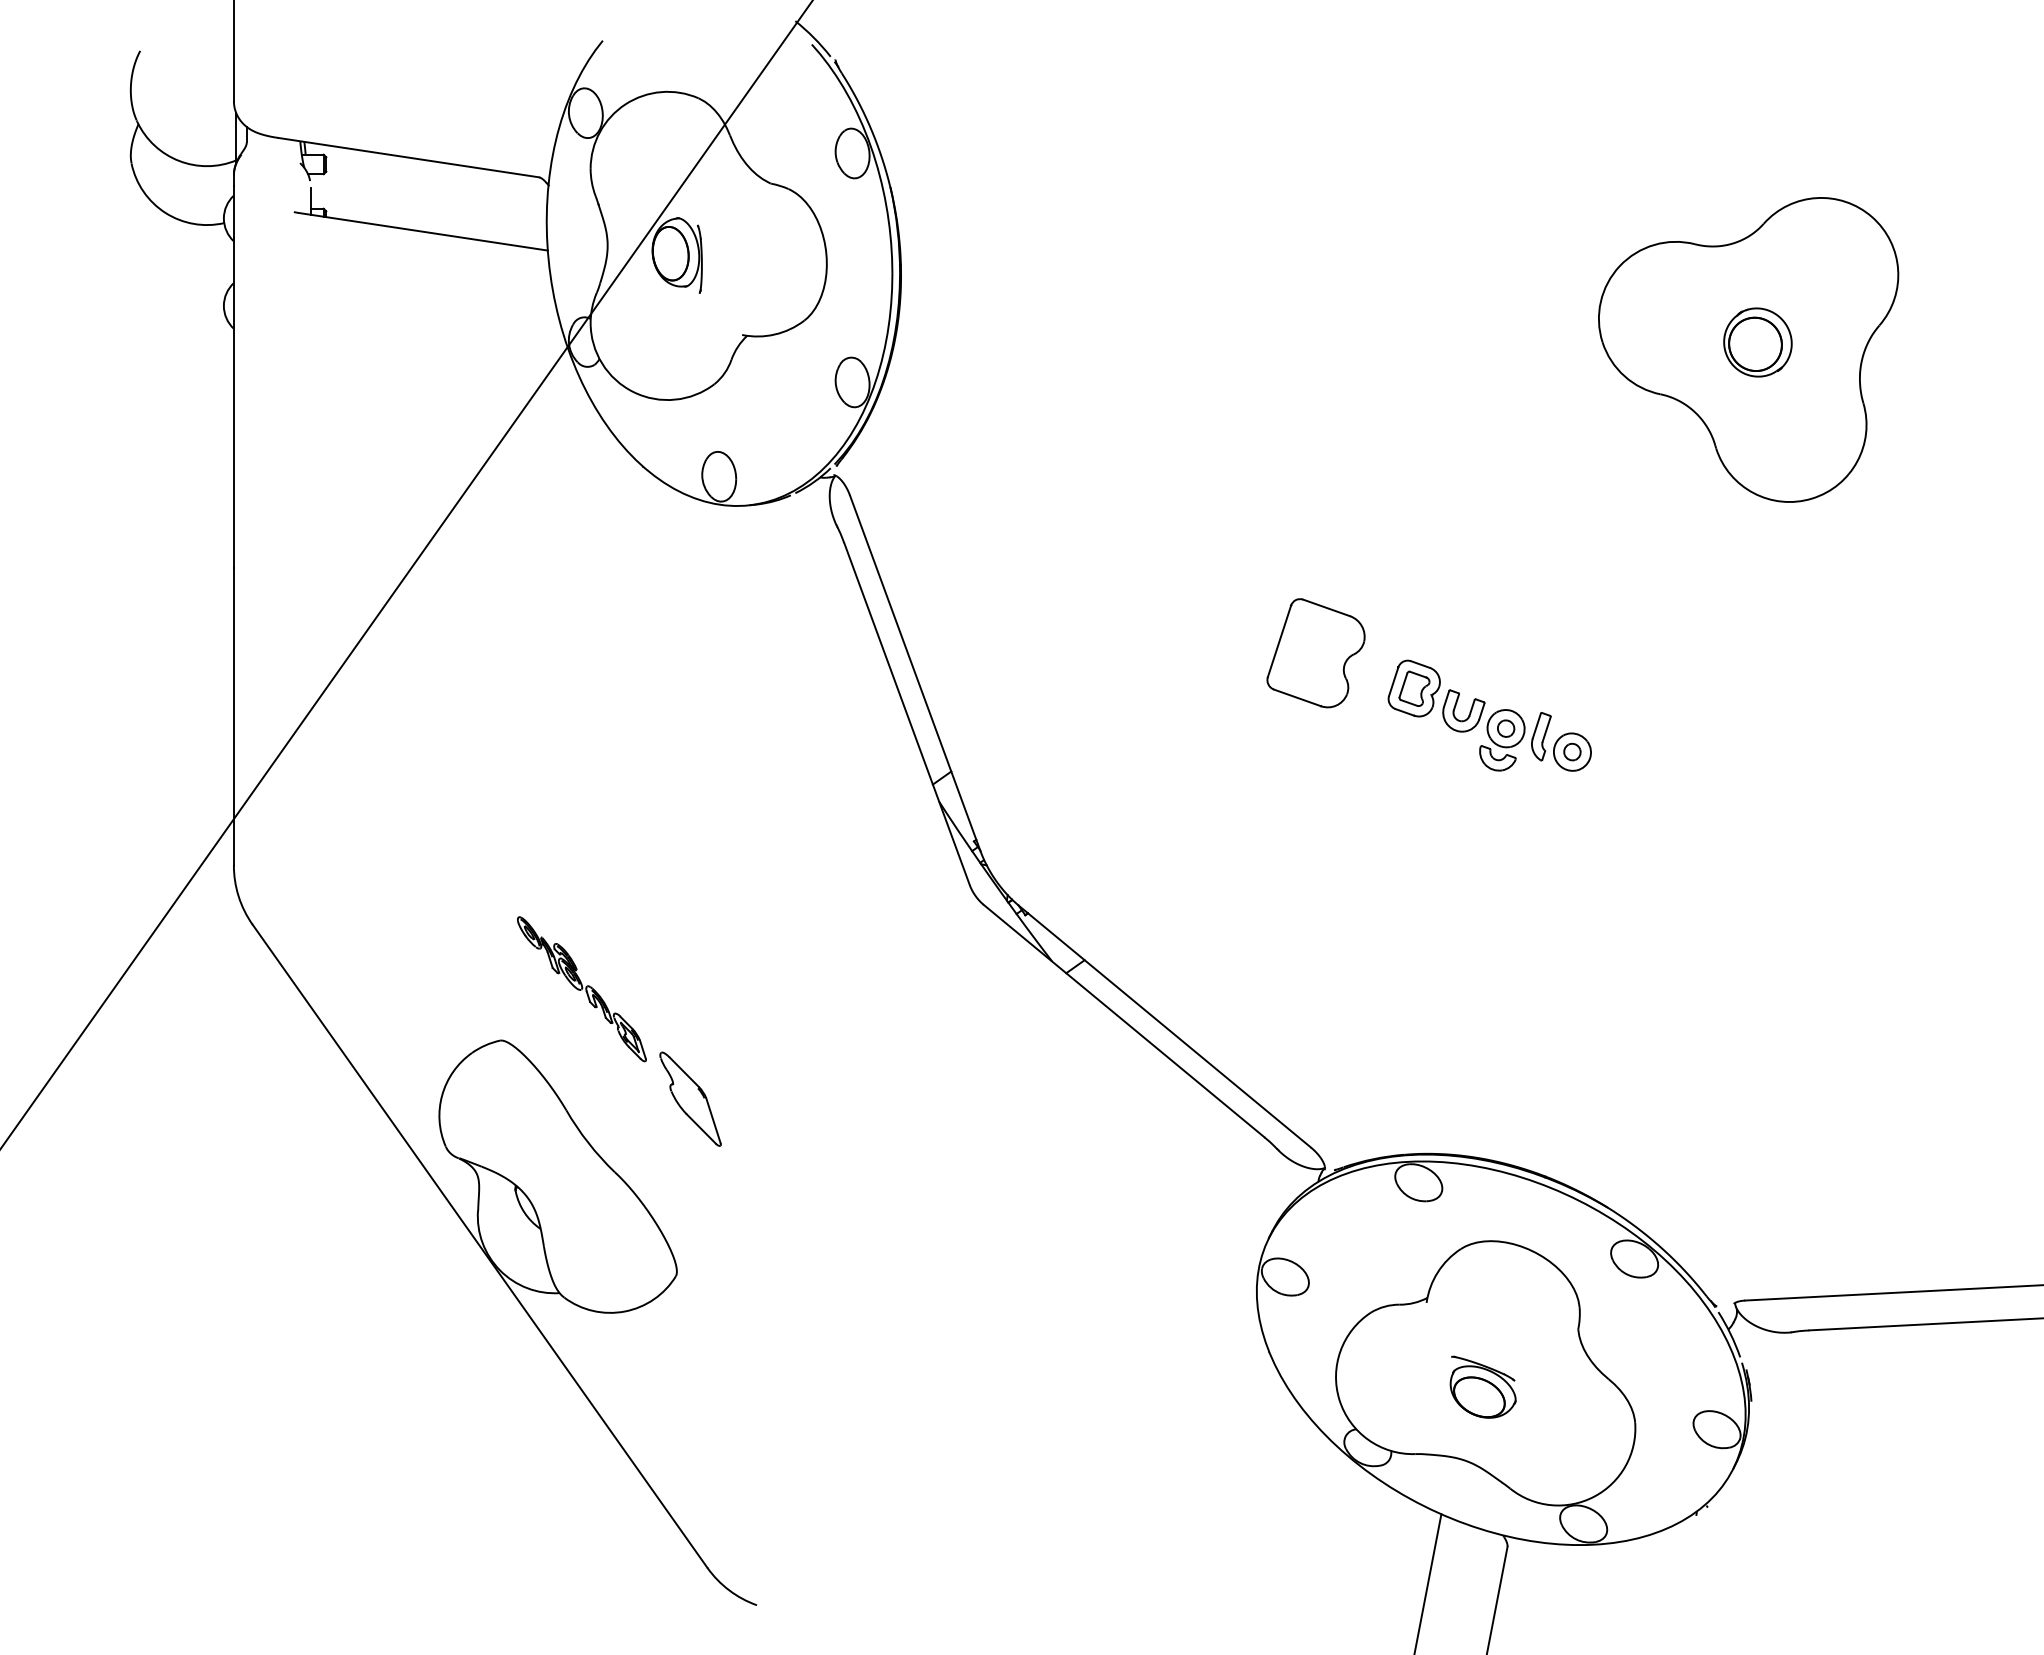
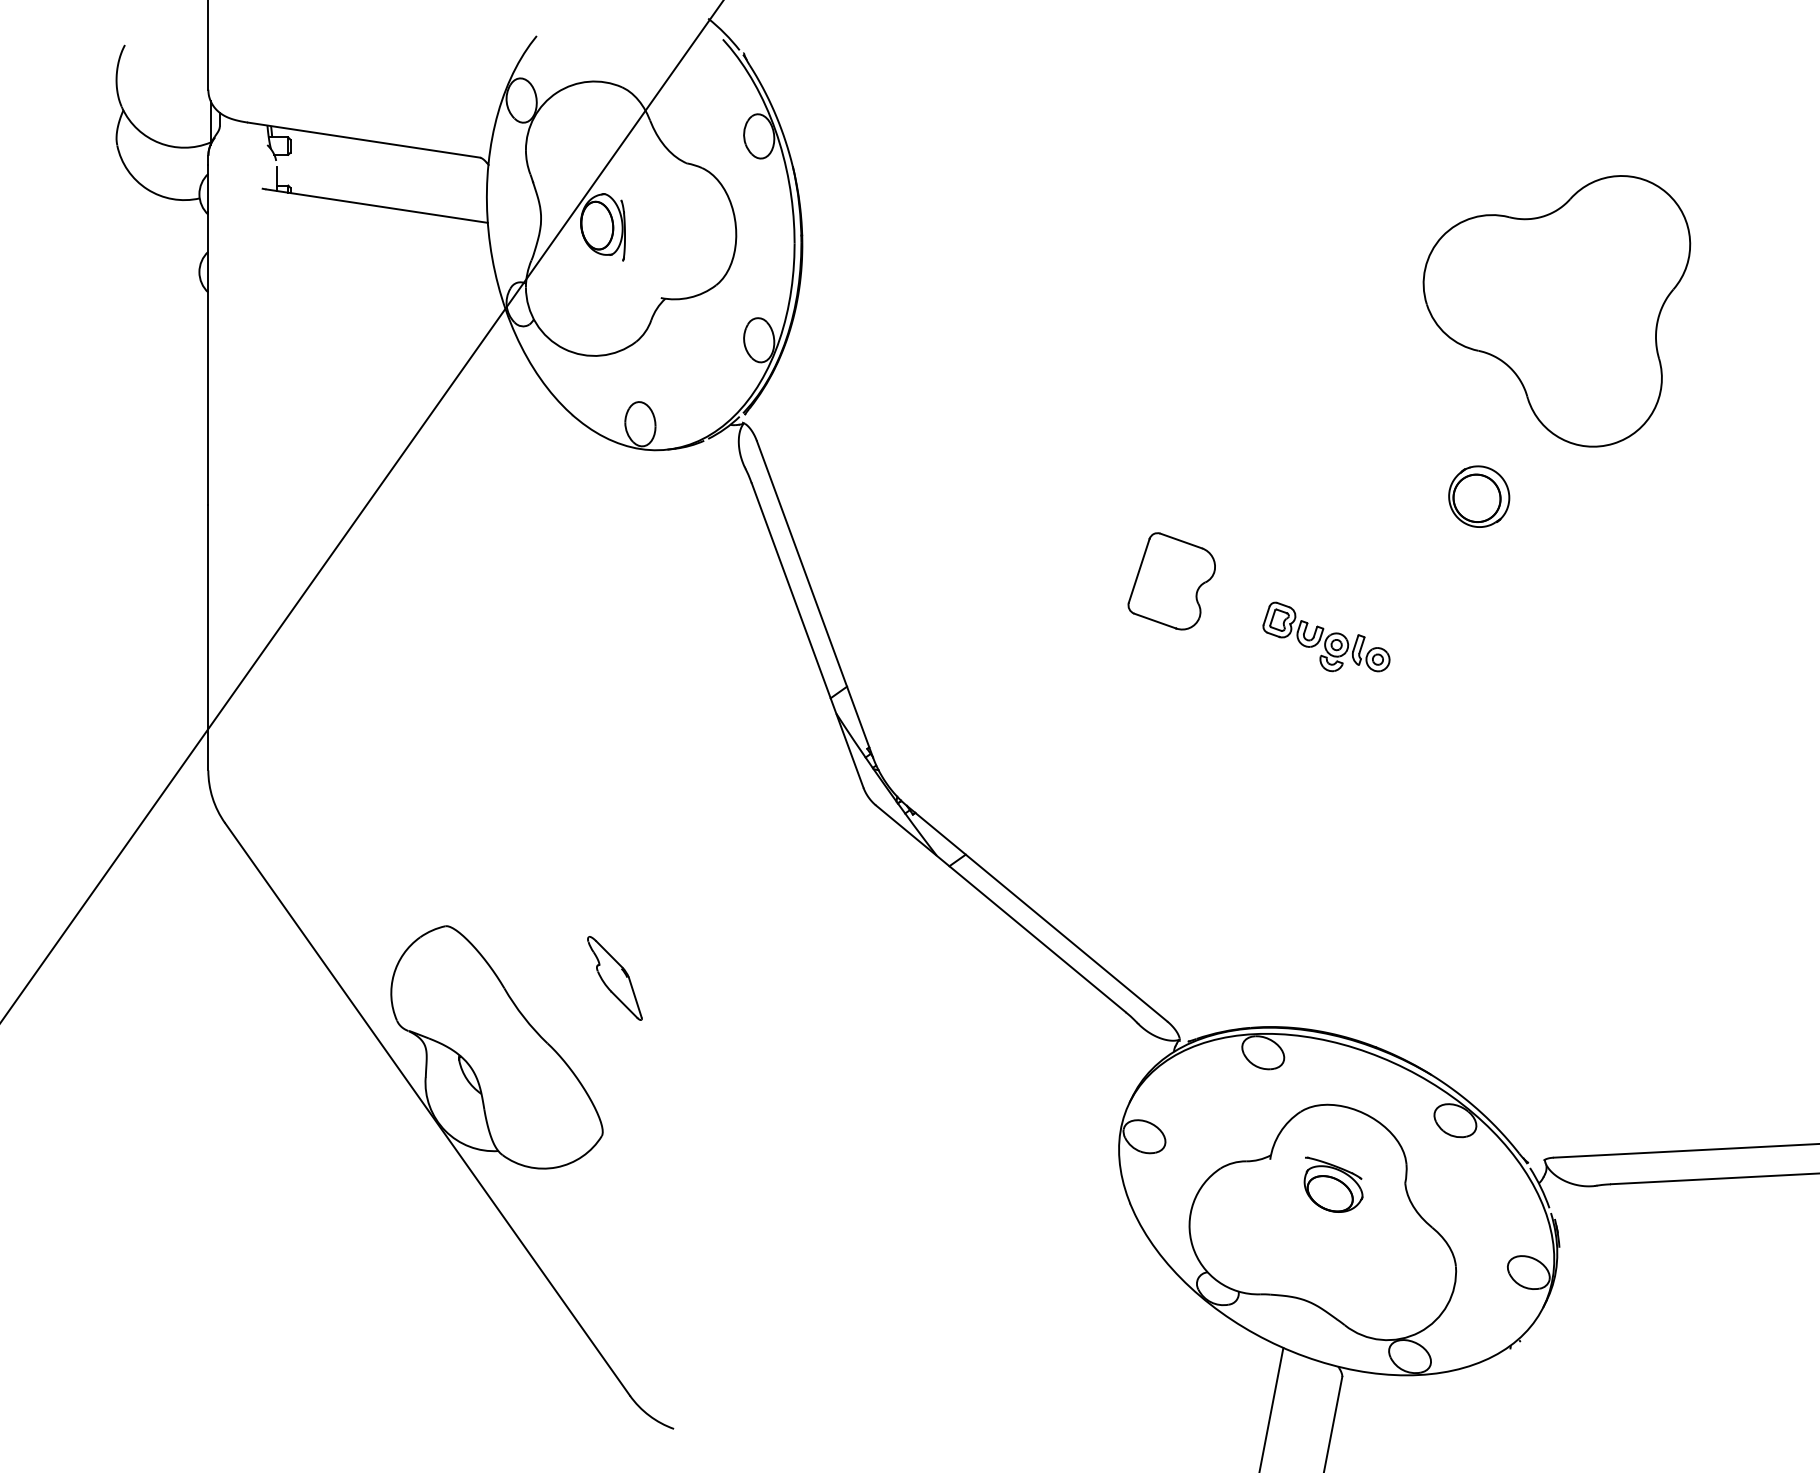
part: (1758, 342) -> (1479, 496), moved
part: (1489, 715) -> (1326, 636), size x0.7
part: (582, 989) -> (518, 880), removed
part: (1483, 1386) -> (1333, 1184), moved

